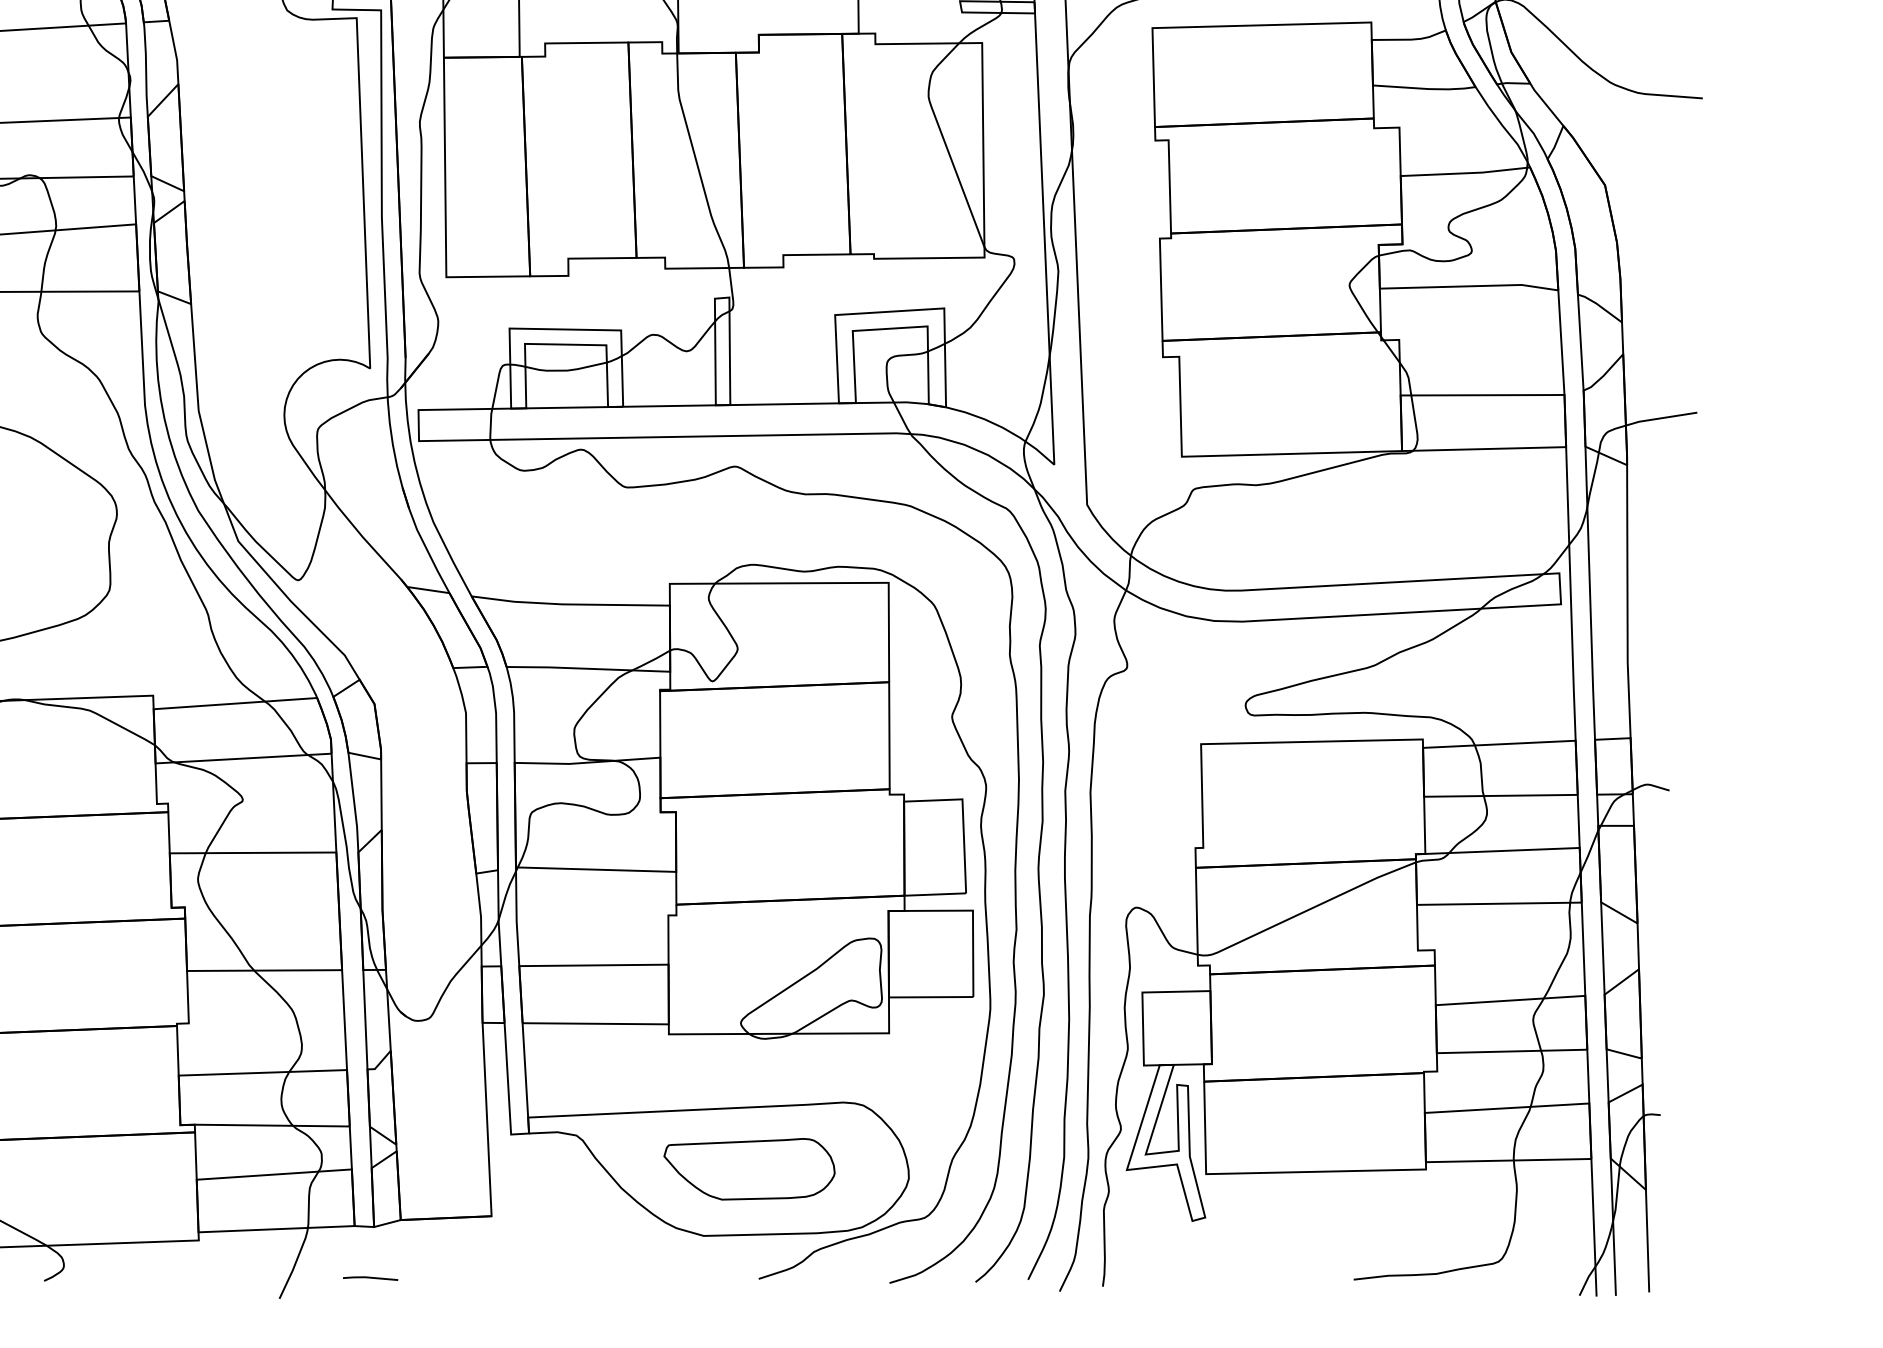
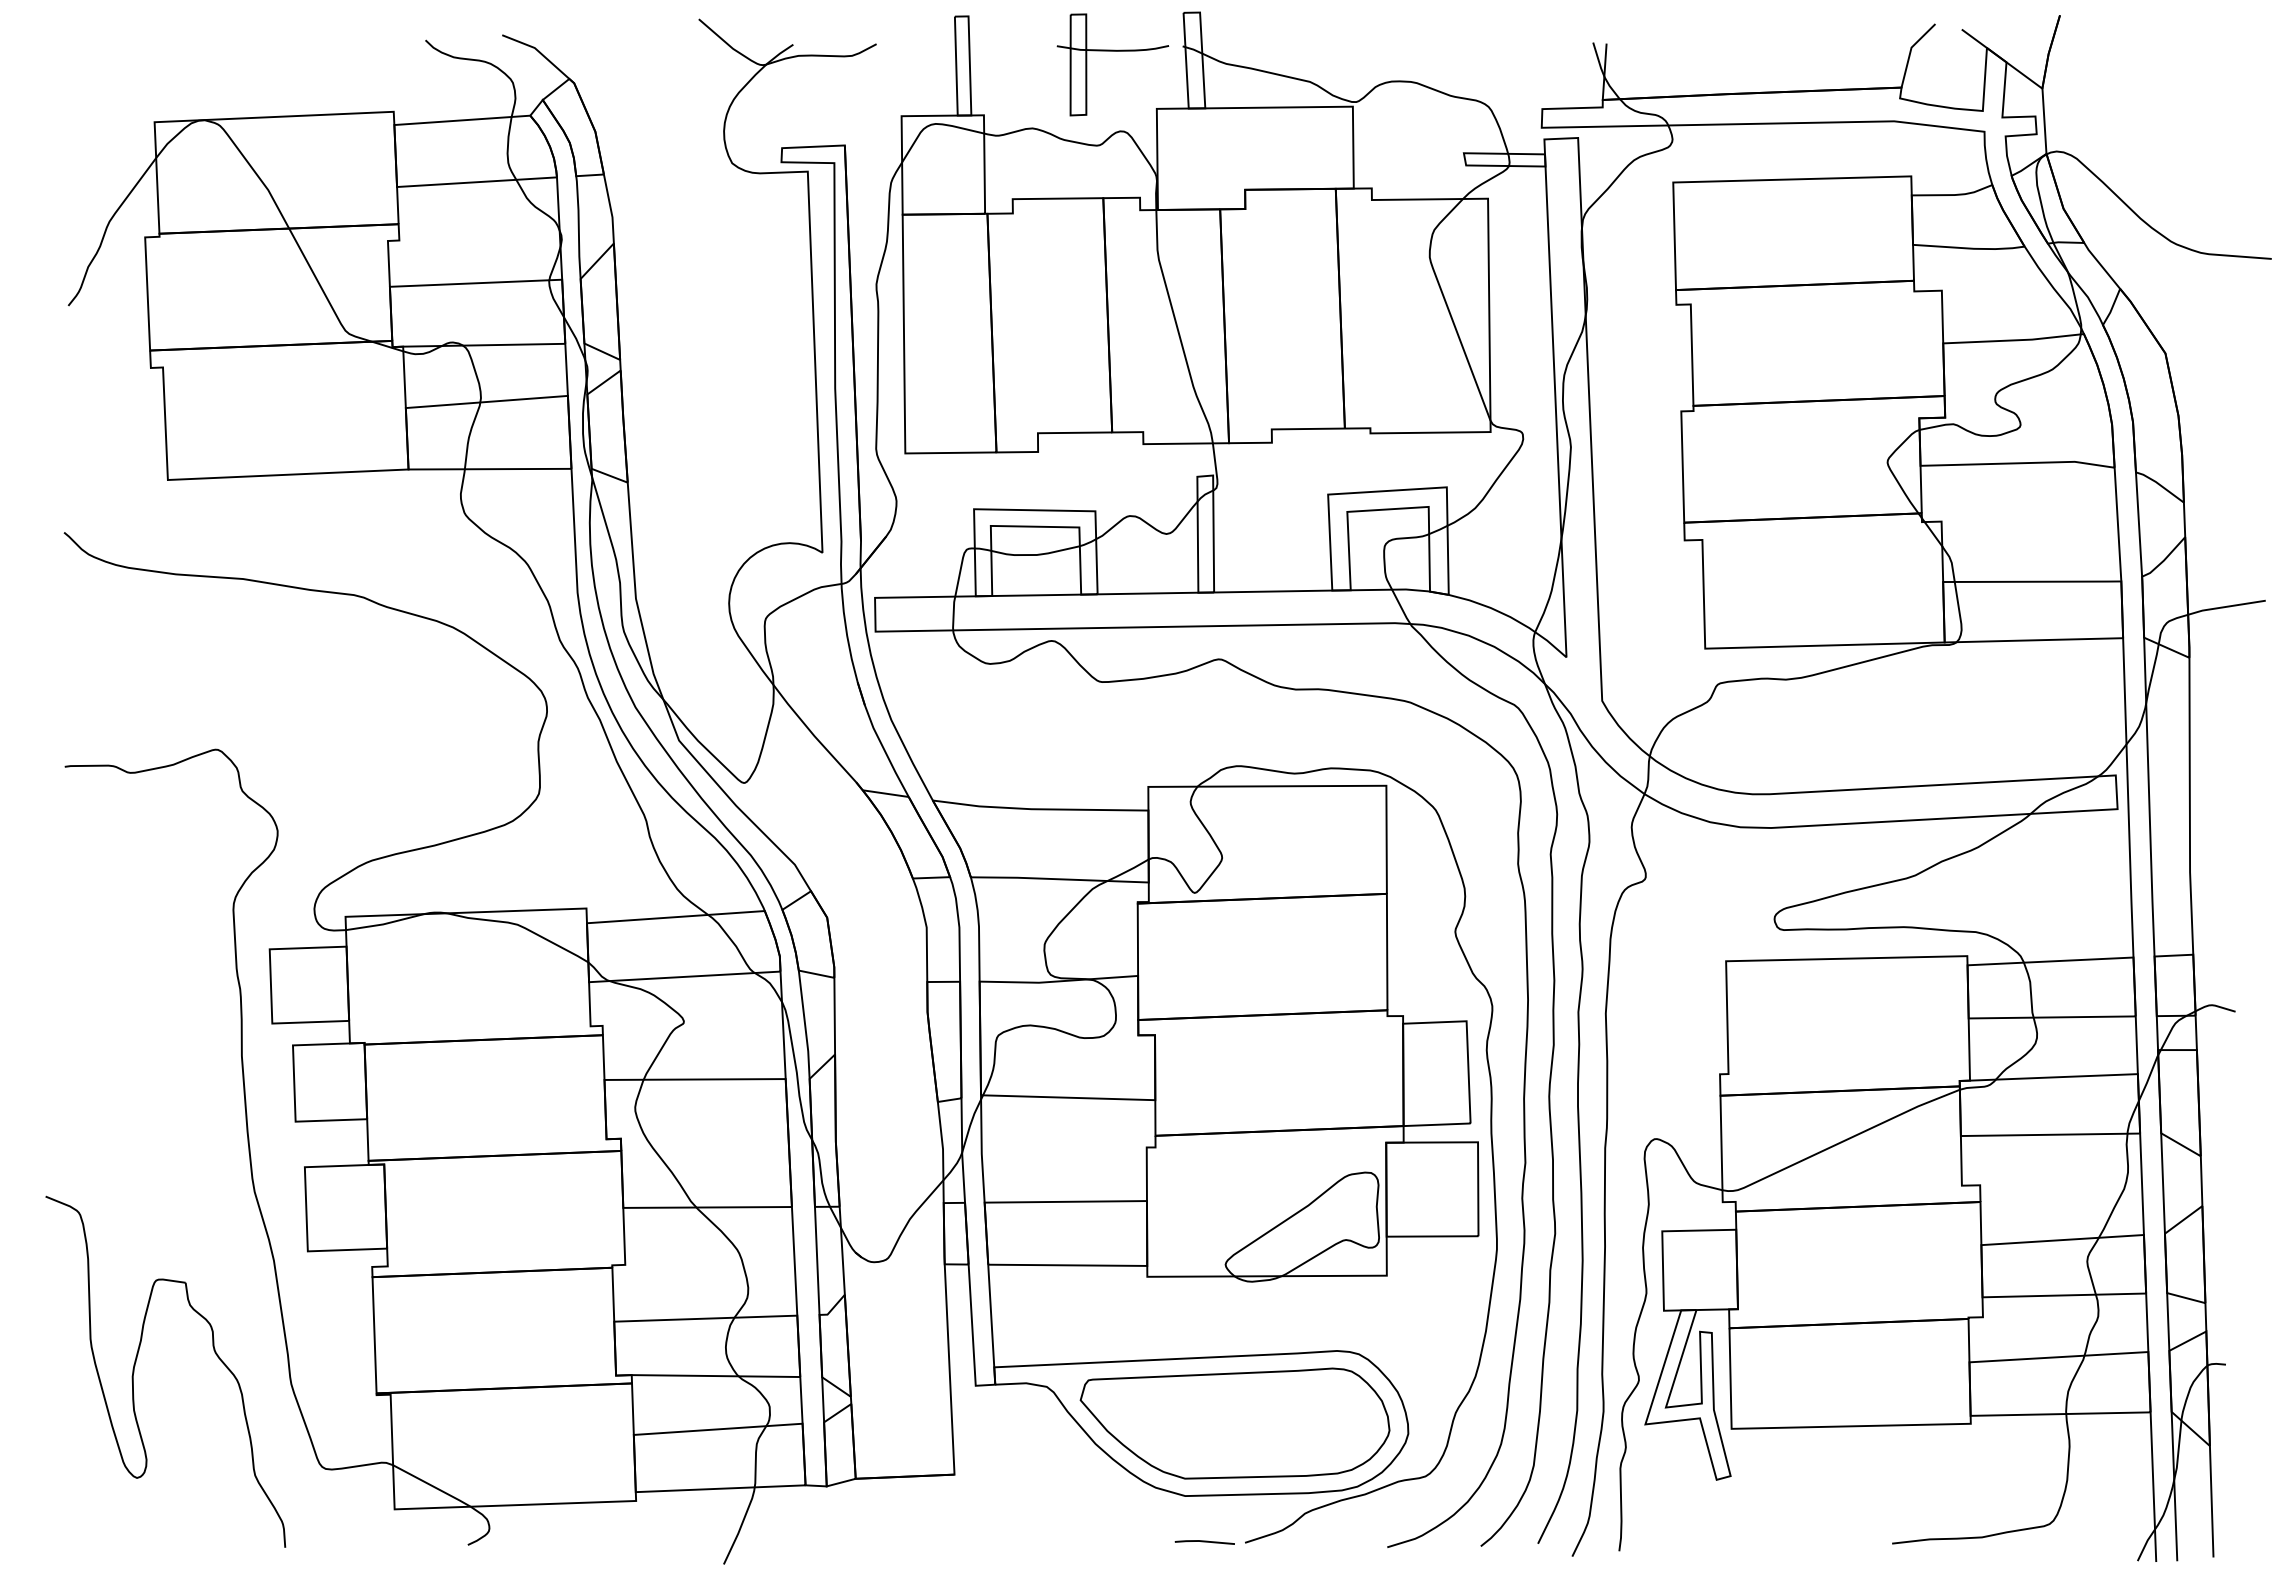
part: (749, 1169) -> (1234, 1423), size x1.67
line: (370, 1278) -> (1204, 1542), moved

